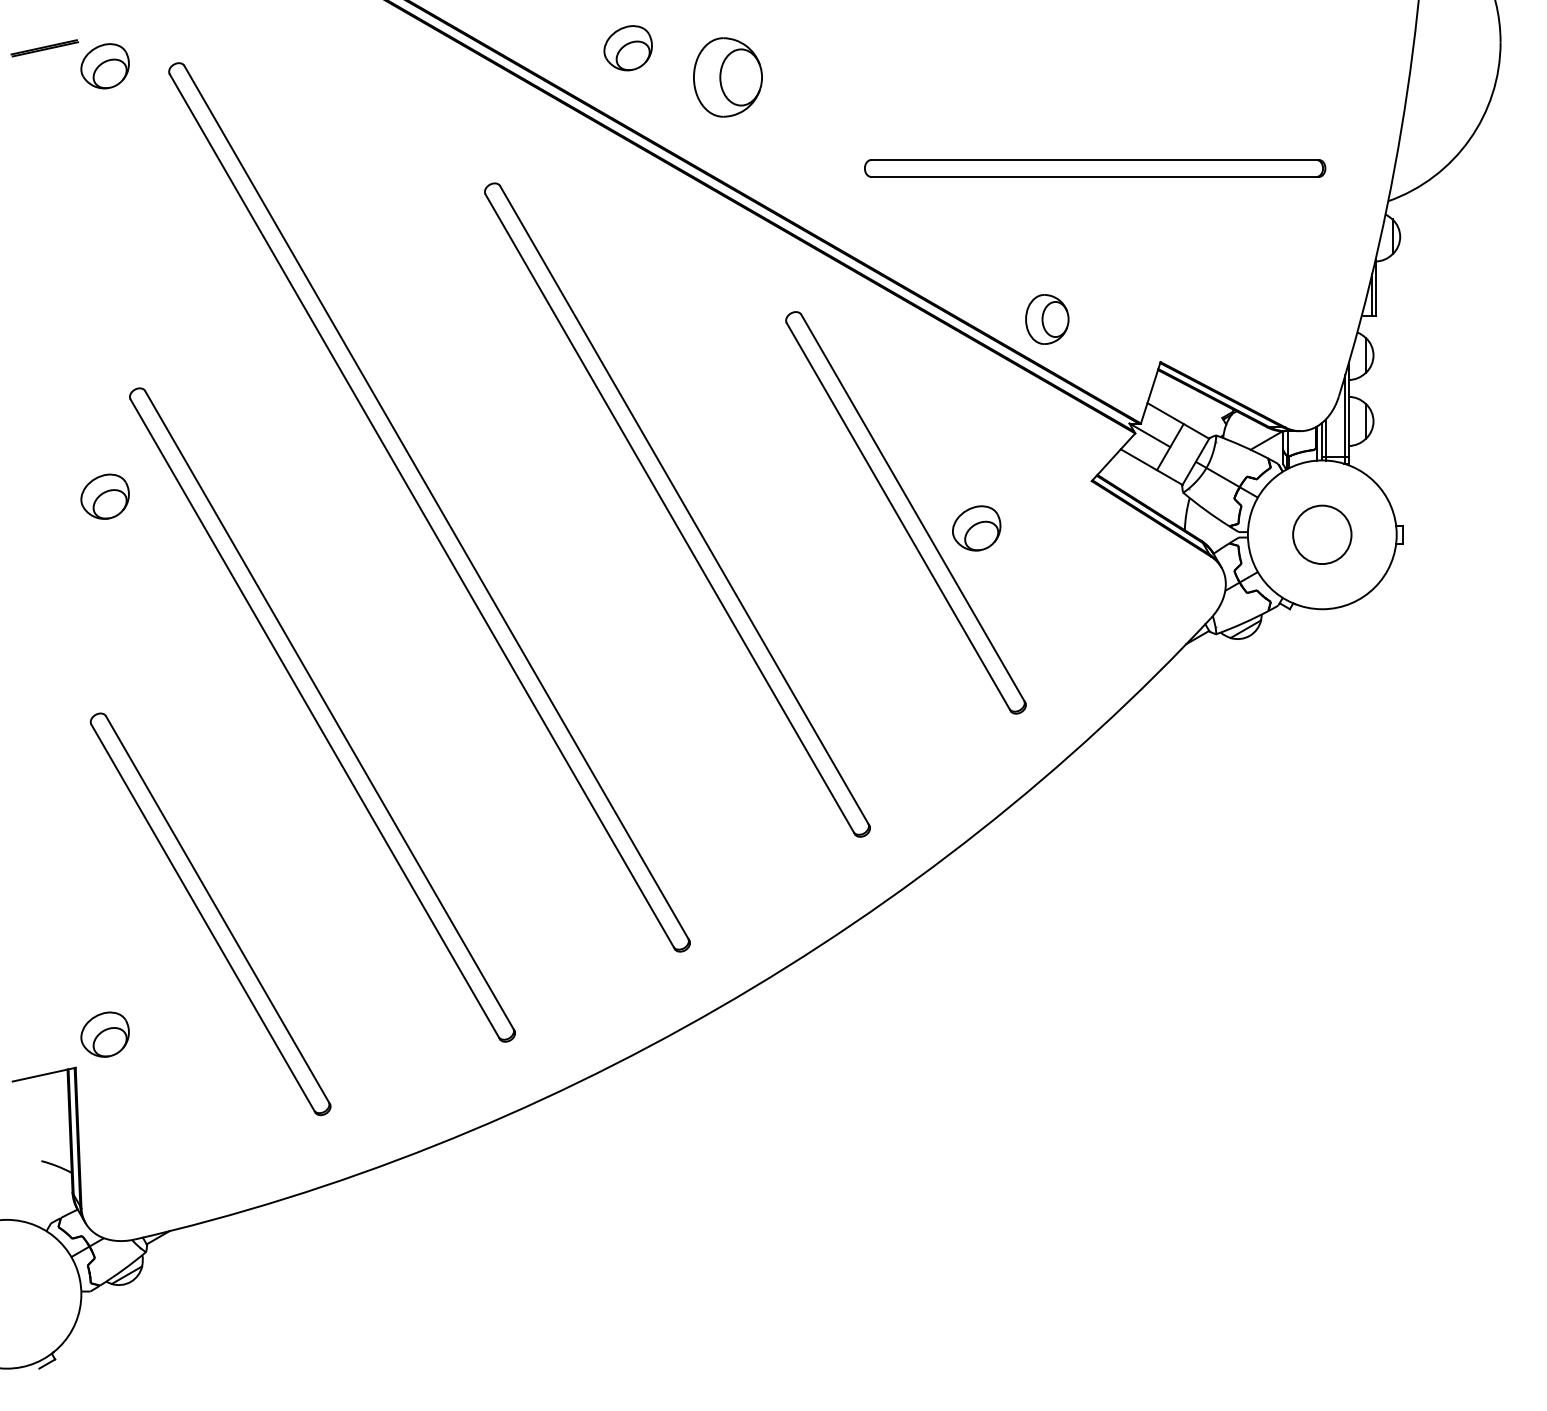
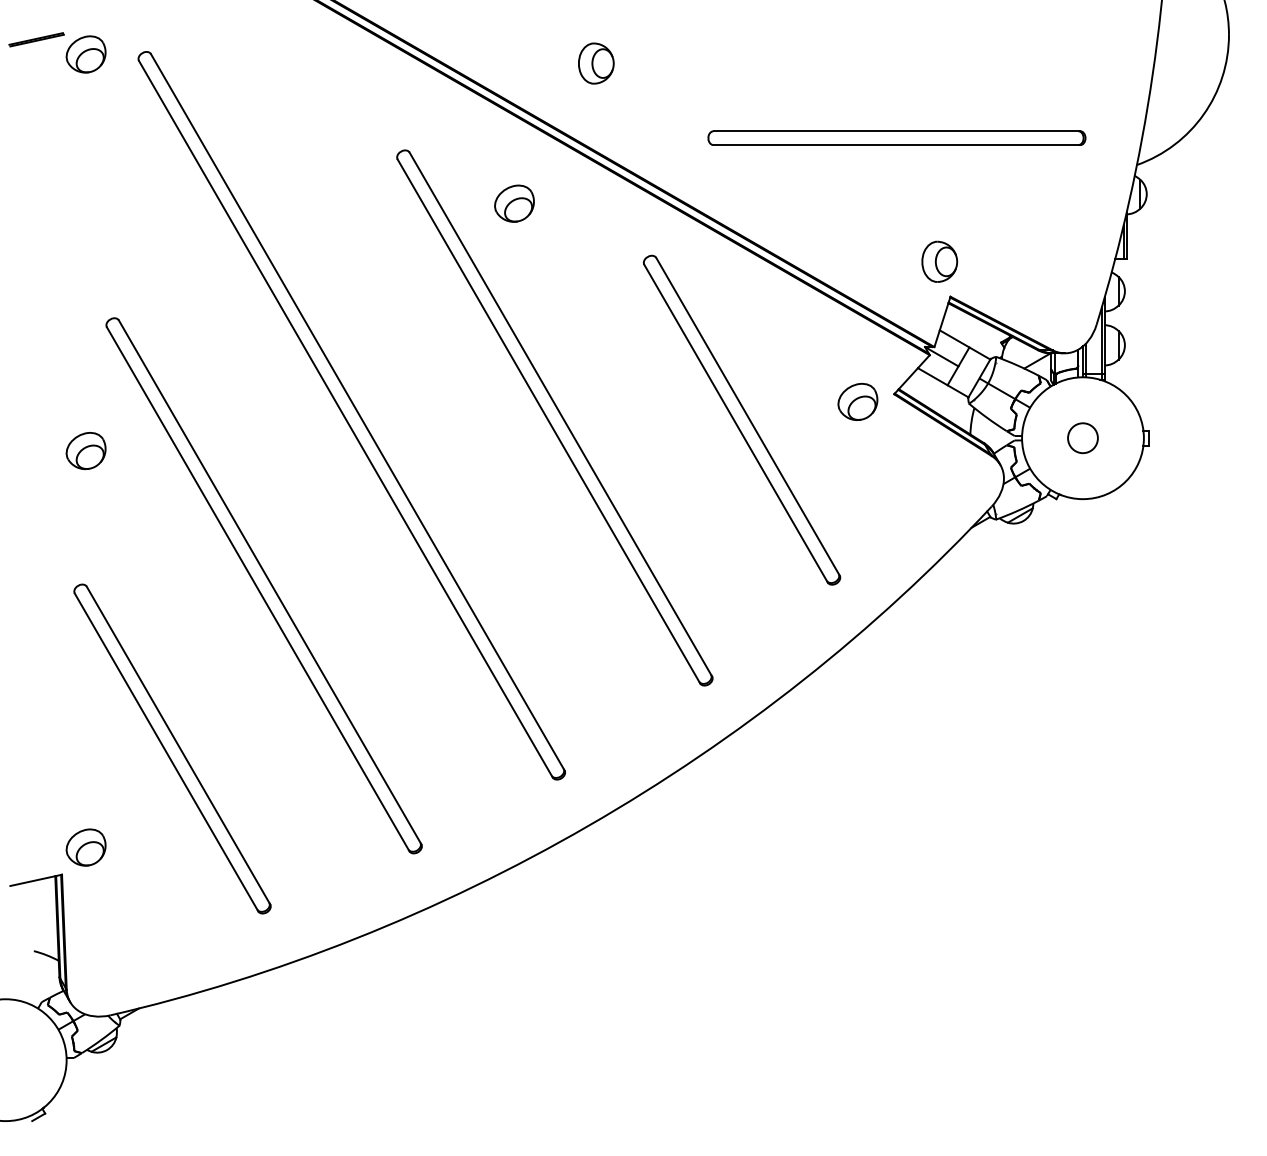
part: (628, 47) -> (514, 203), moved
part: (728, 77) -> (596, 63), size x0.62
part: (1047, 319) -> (939, 261), moved
part: (104, 496) -> (85, 450), moved
part: (976, 527) -> (857, 401), moved
circle: (1321, 535) -> (1082, 438), size x0.62

